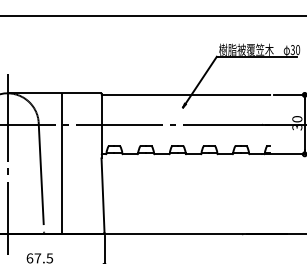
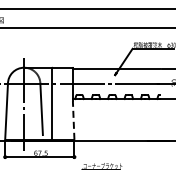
line: (102, 195) -> (73, 120), solid -> dashed

